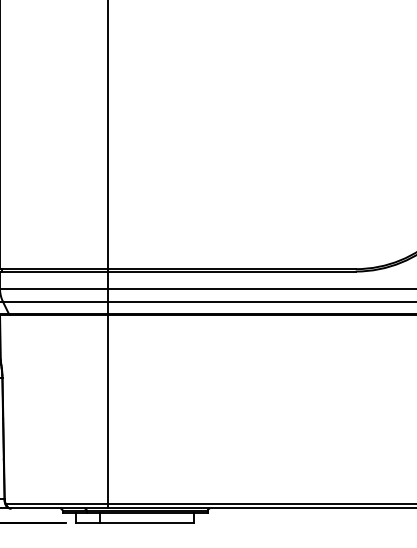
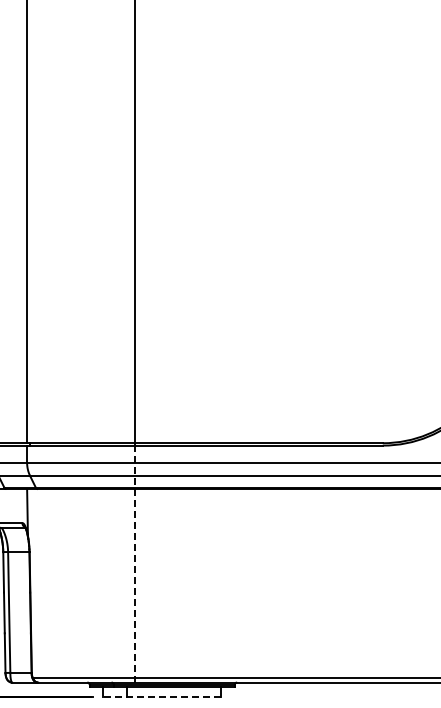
line: (108, 389) -> (135, 563), solid -> dashed
line: (134, 523) -> (161, 697), solid -> dashed

